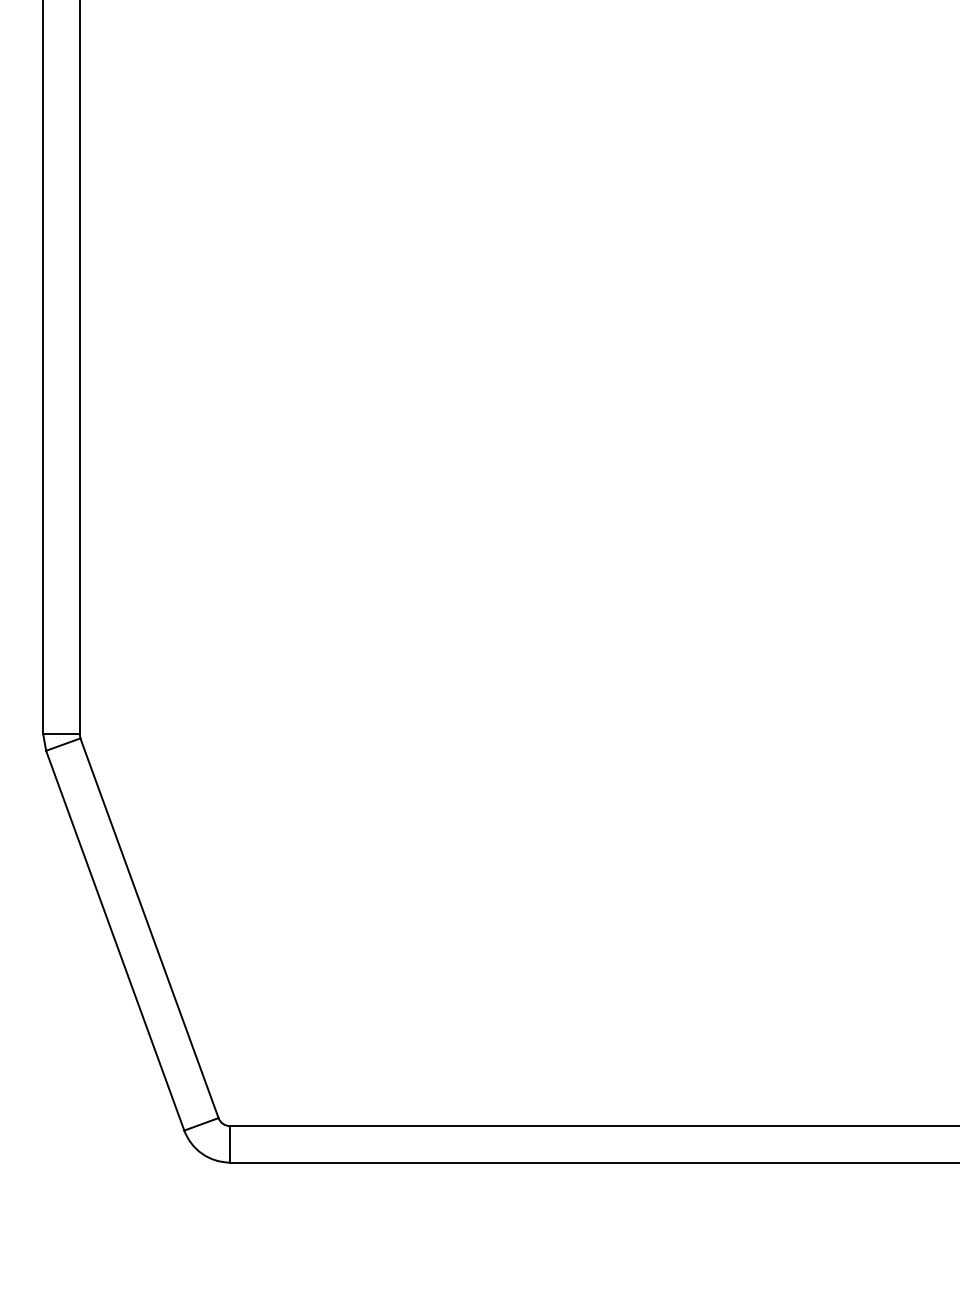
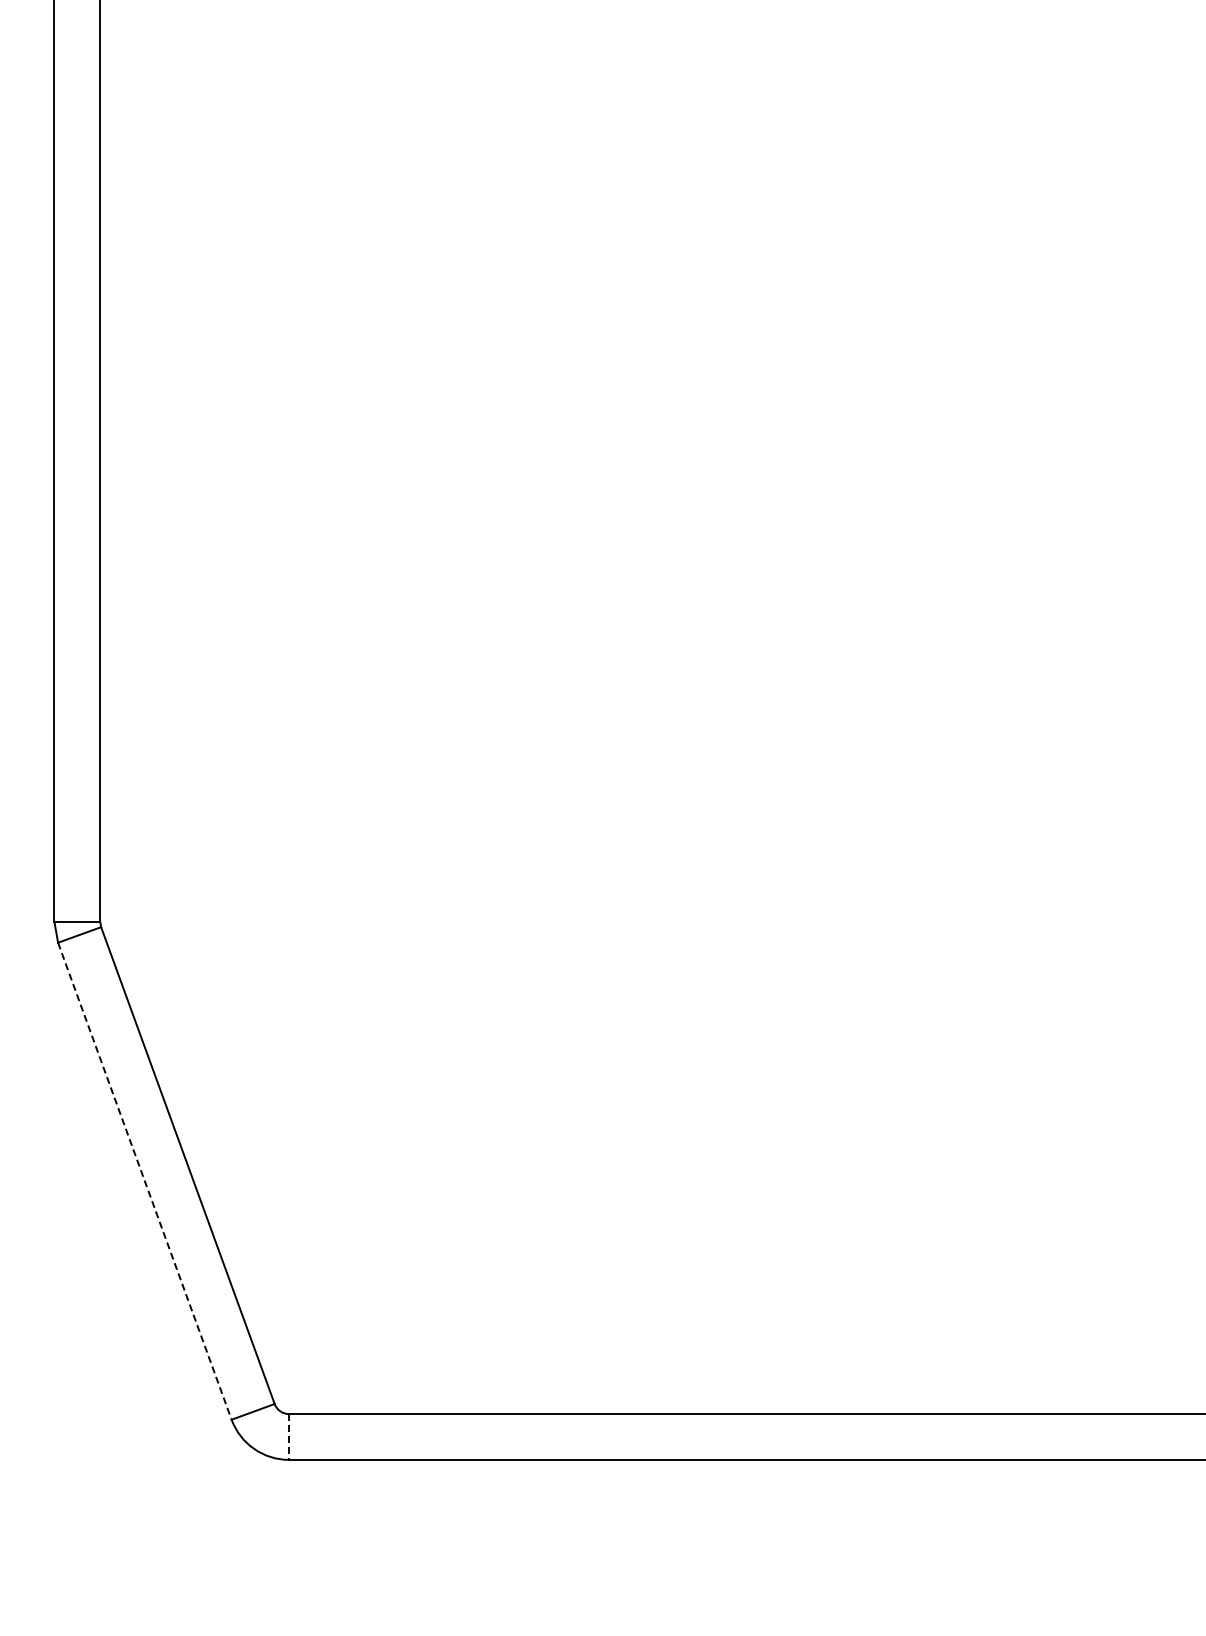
line: (114, 940) -> (144, 1181), solid -> dashed
line: (230, 1143) -> (289, 1436), solid -> dashed

